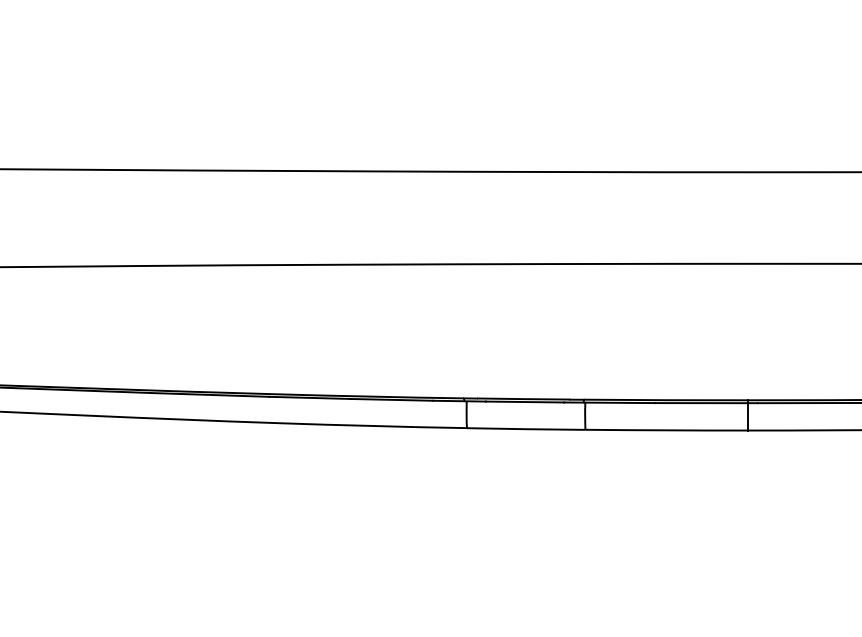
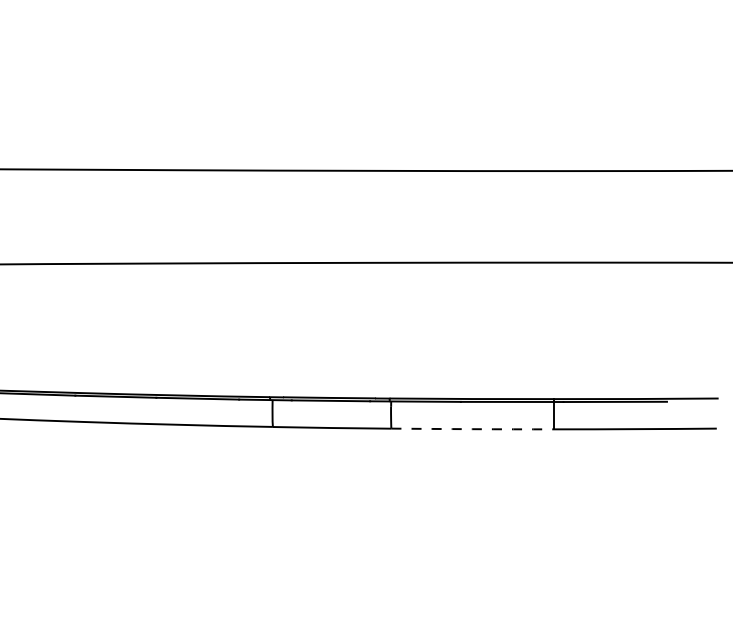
arc: (666, 430) -> (472, 429), solid -> dashed

